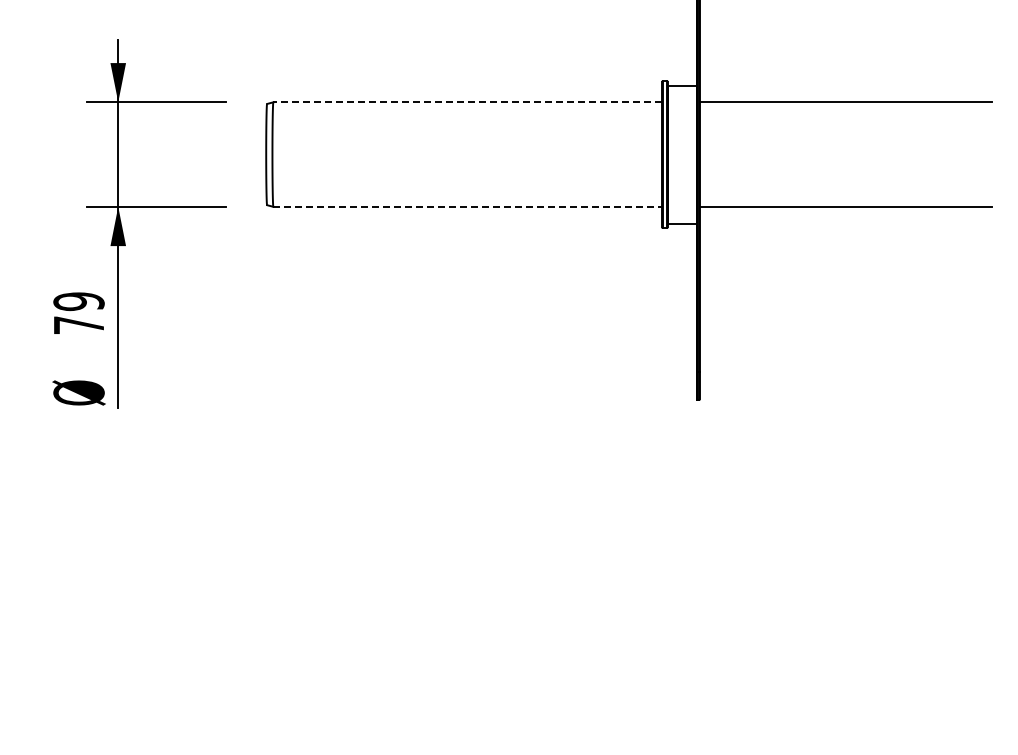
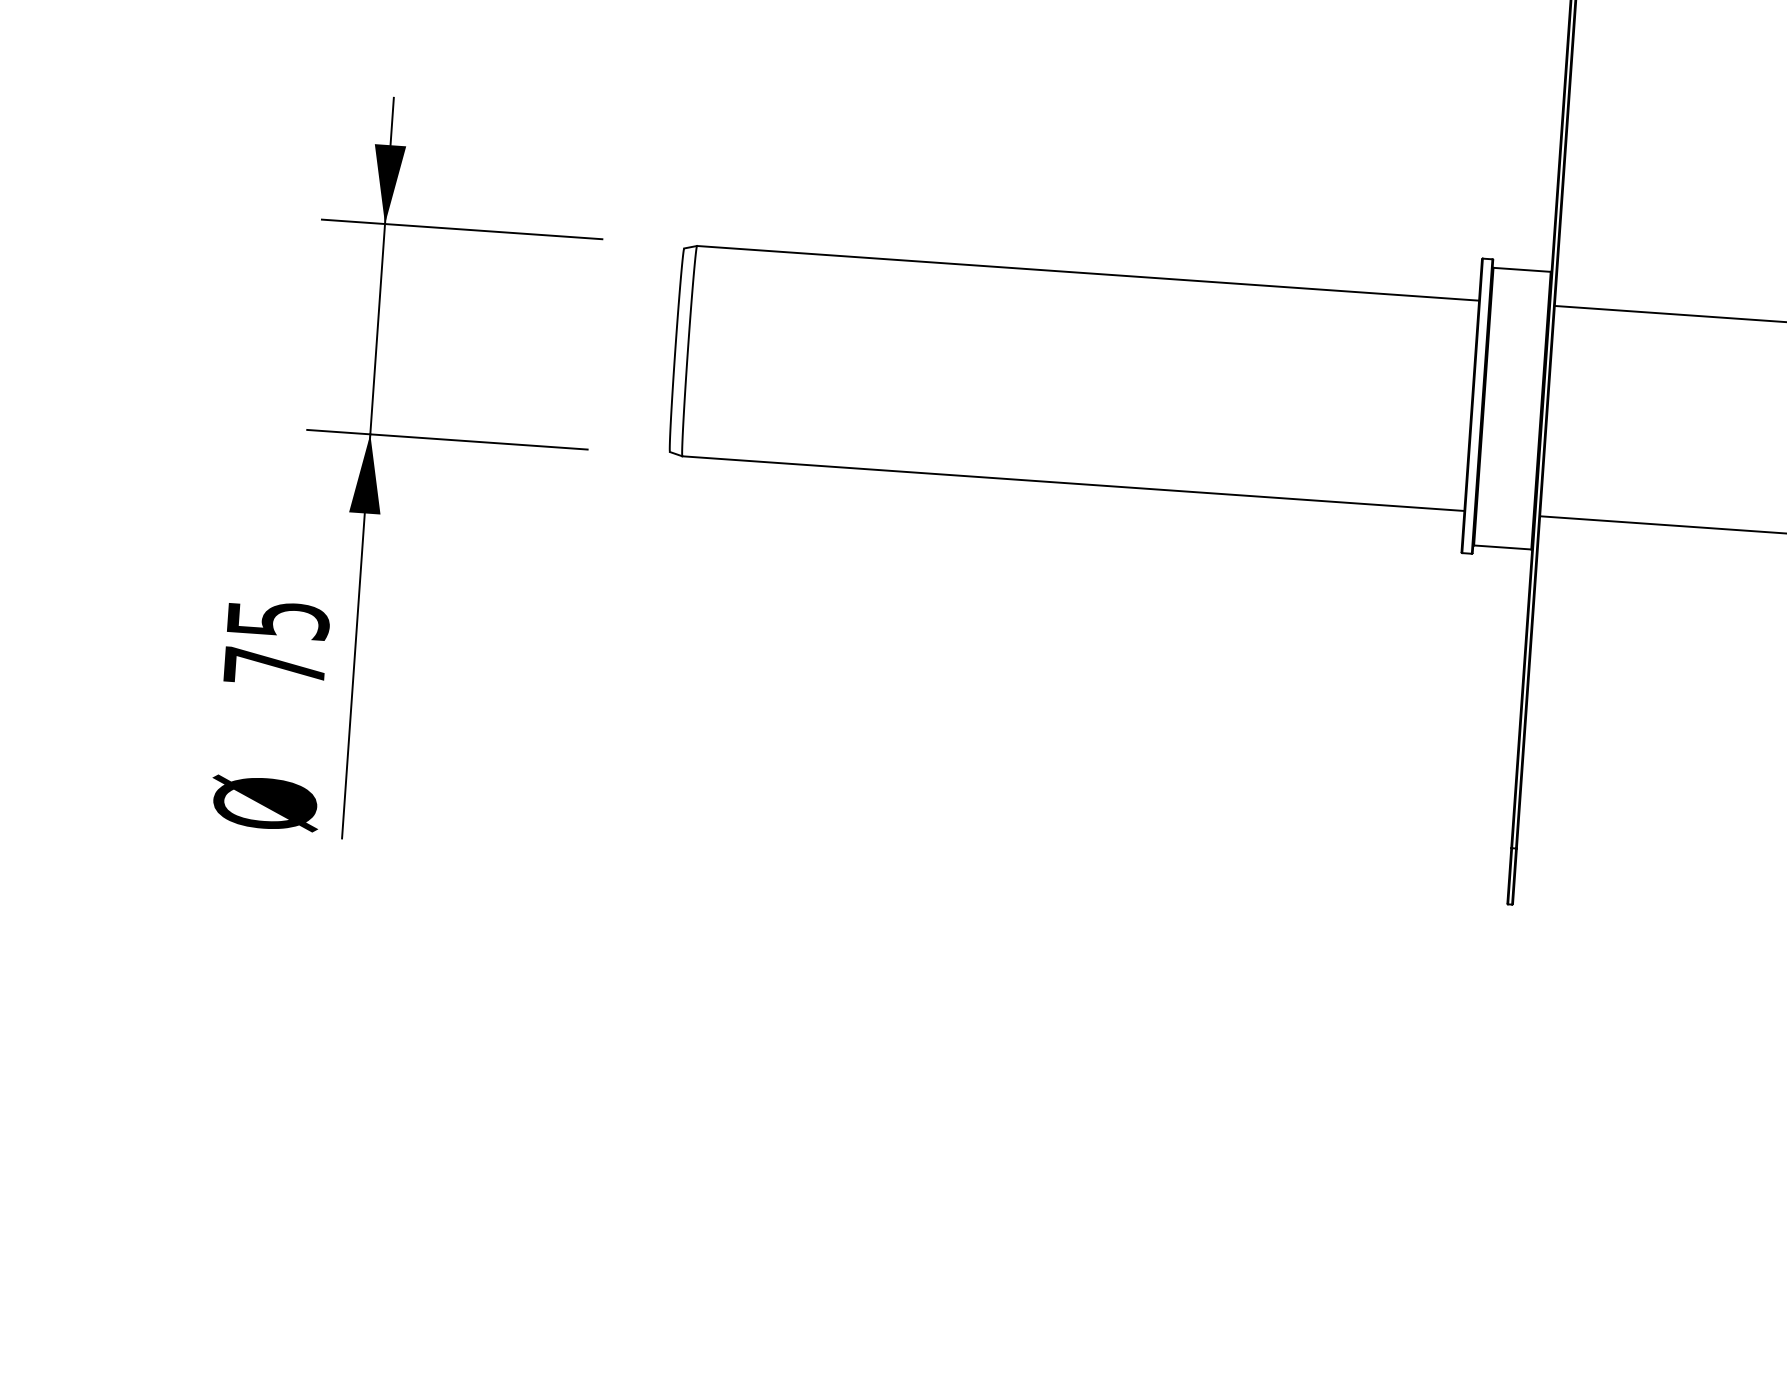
line: (467, 102) -> (1087, 273), dashed -> solid
line: (468, 206) -> (1074, 483), dashed -> solid
text: (78, 301) -> (276, 619), 79 -> 75

